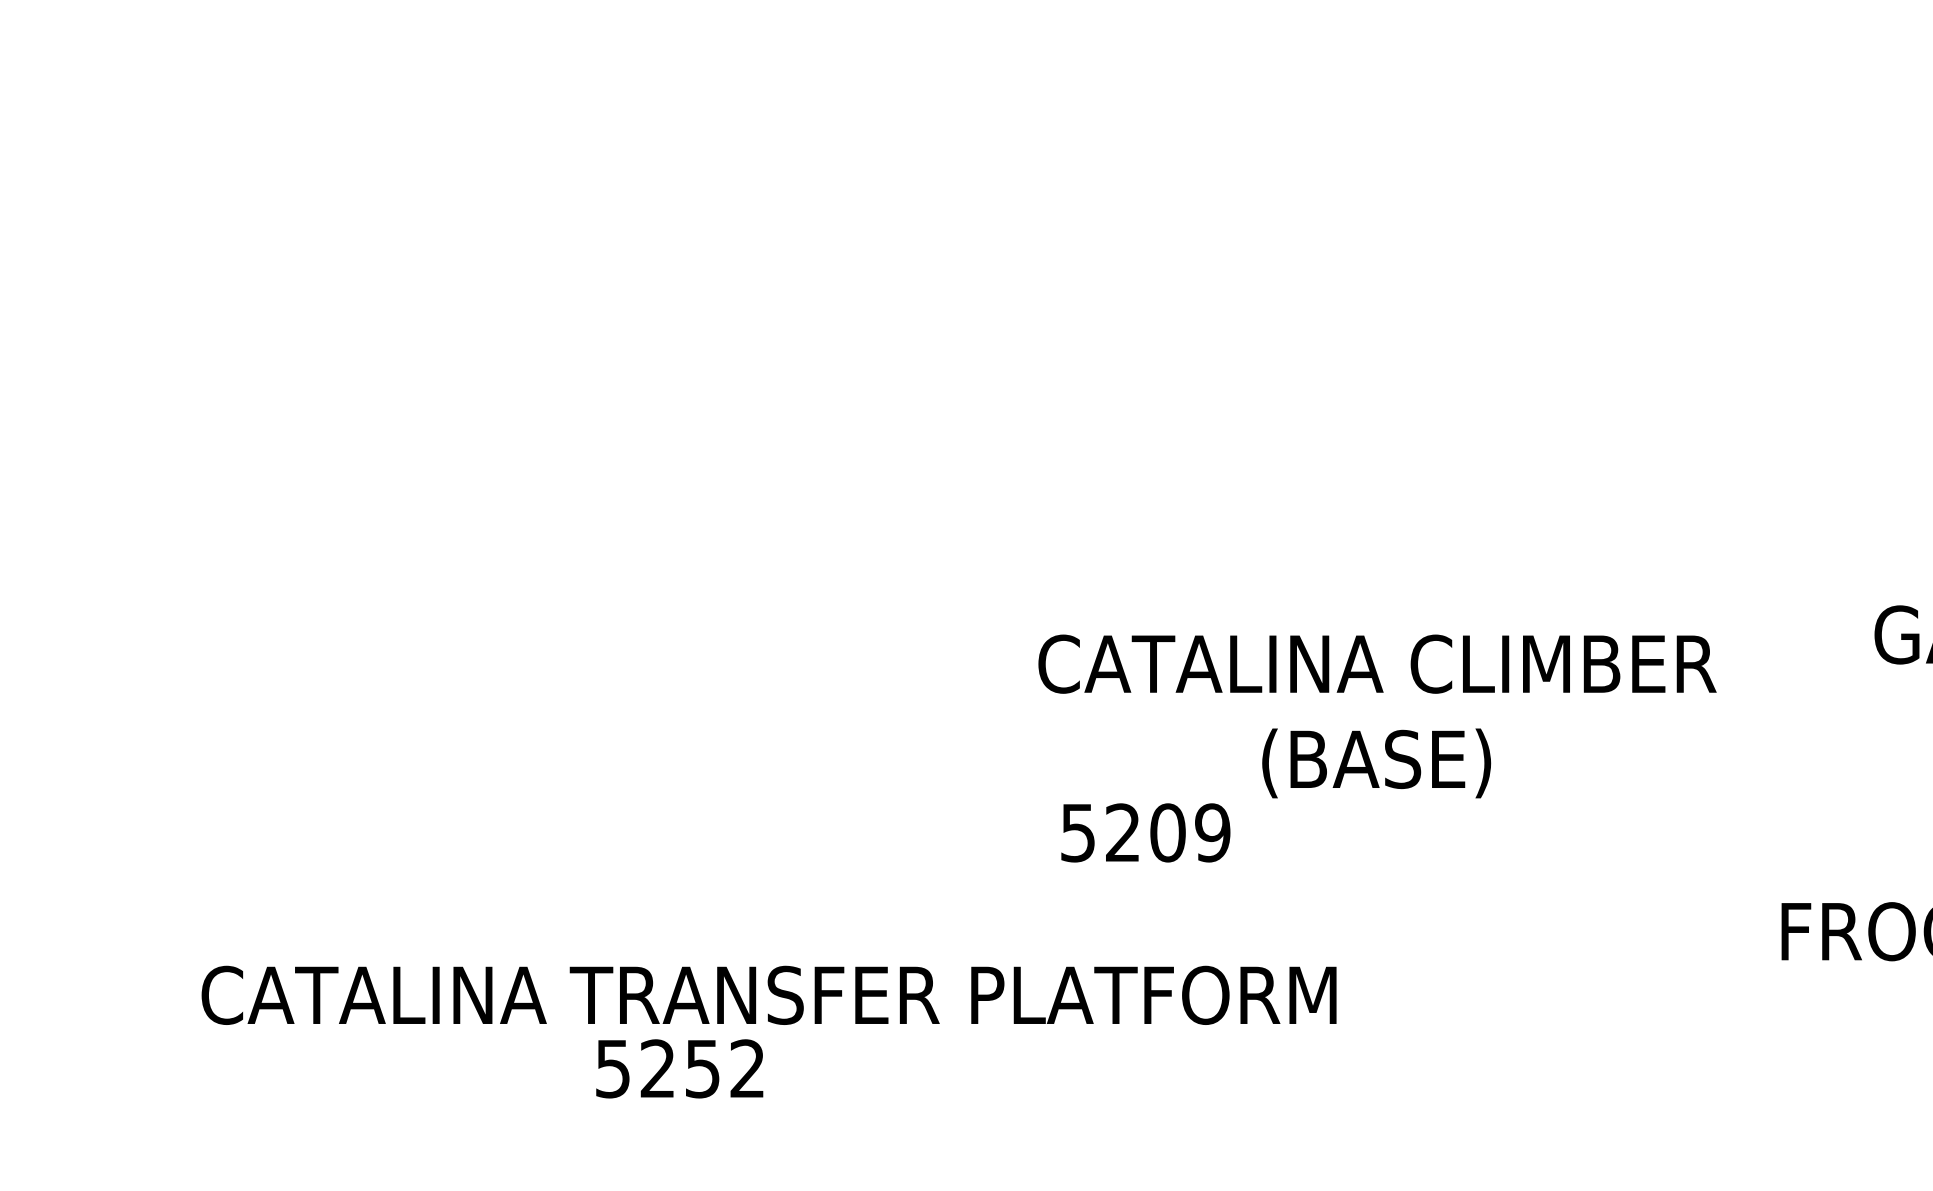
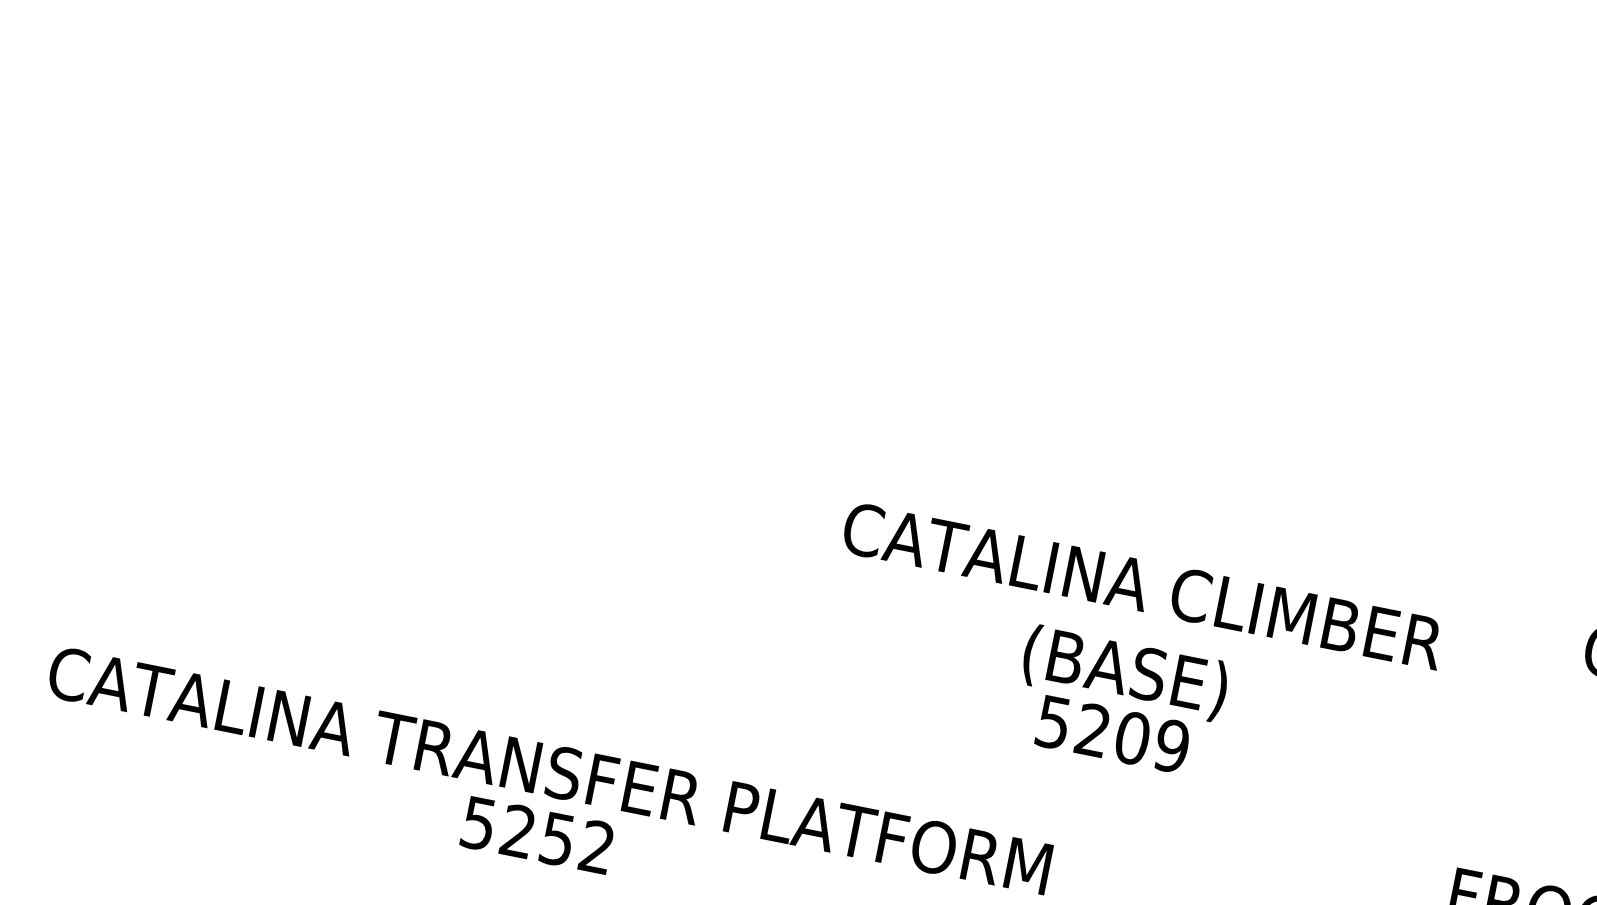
text: (1145, 832) -> (1112, 734), moved
text: (679, 1068) -> (537, 834), moved

